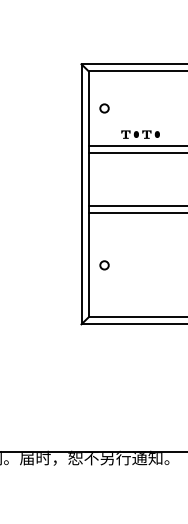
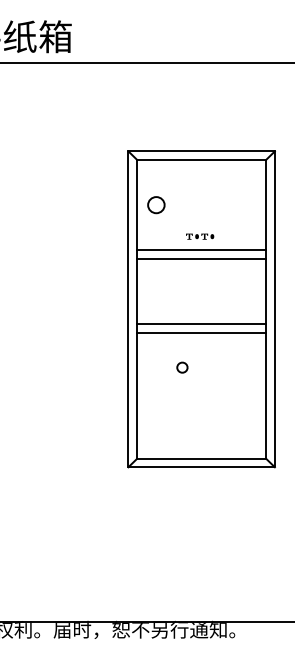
part: (104, 108) -> (156, 204), size x1.6
part: (140, 134) -> (199, 236), size x0.6
part: (104, 265) -> (182, 367), moved

